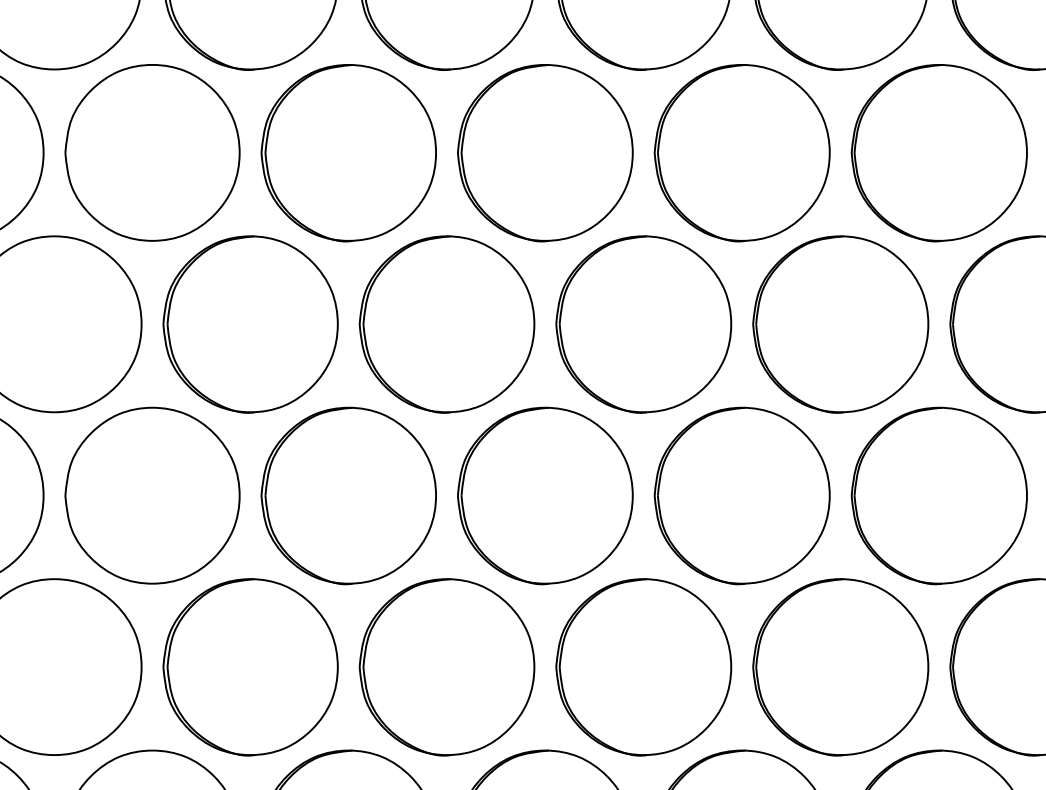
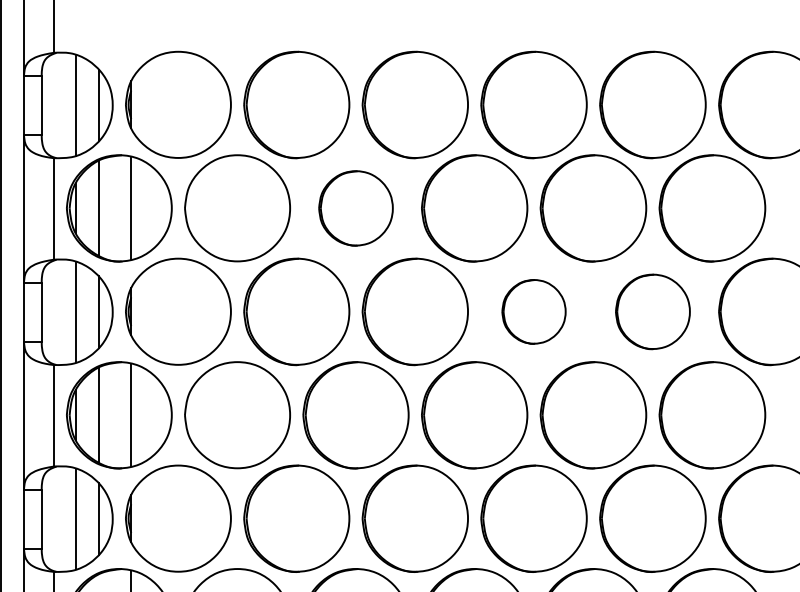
part: (347, 153) -> (355, 208), size x0.7
part: (642, 323) -> (533, 311), size x0.6
part: (840, 323) -> (652, 311), size x0.7

